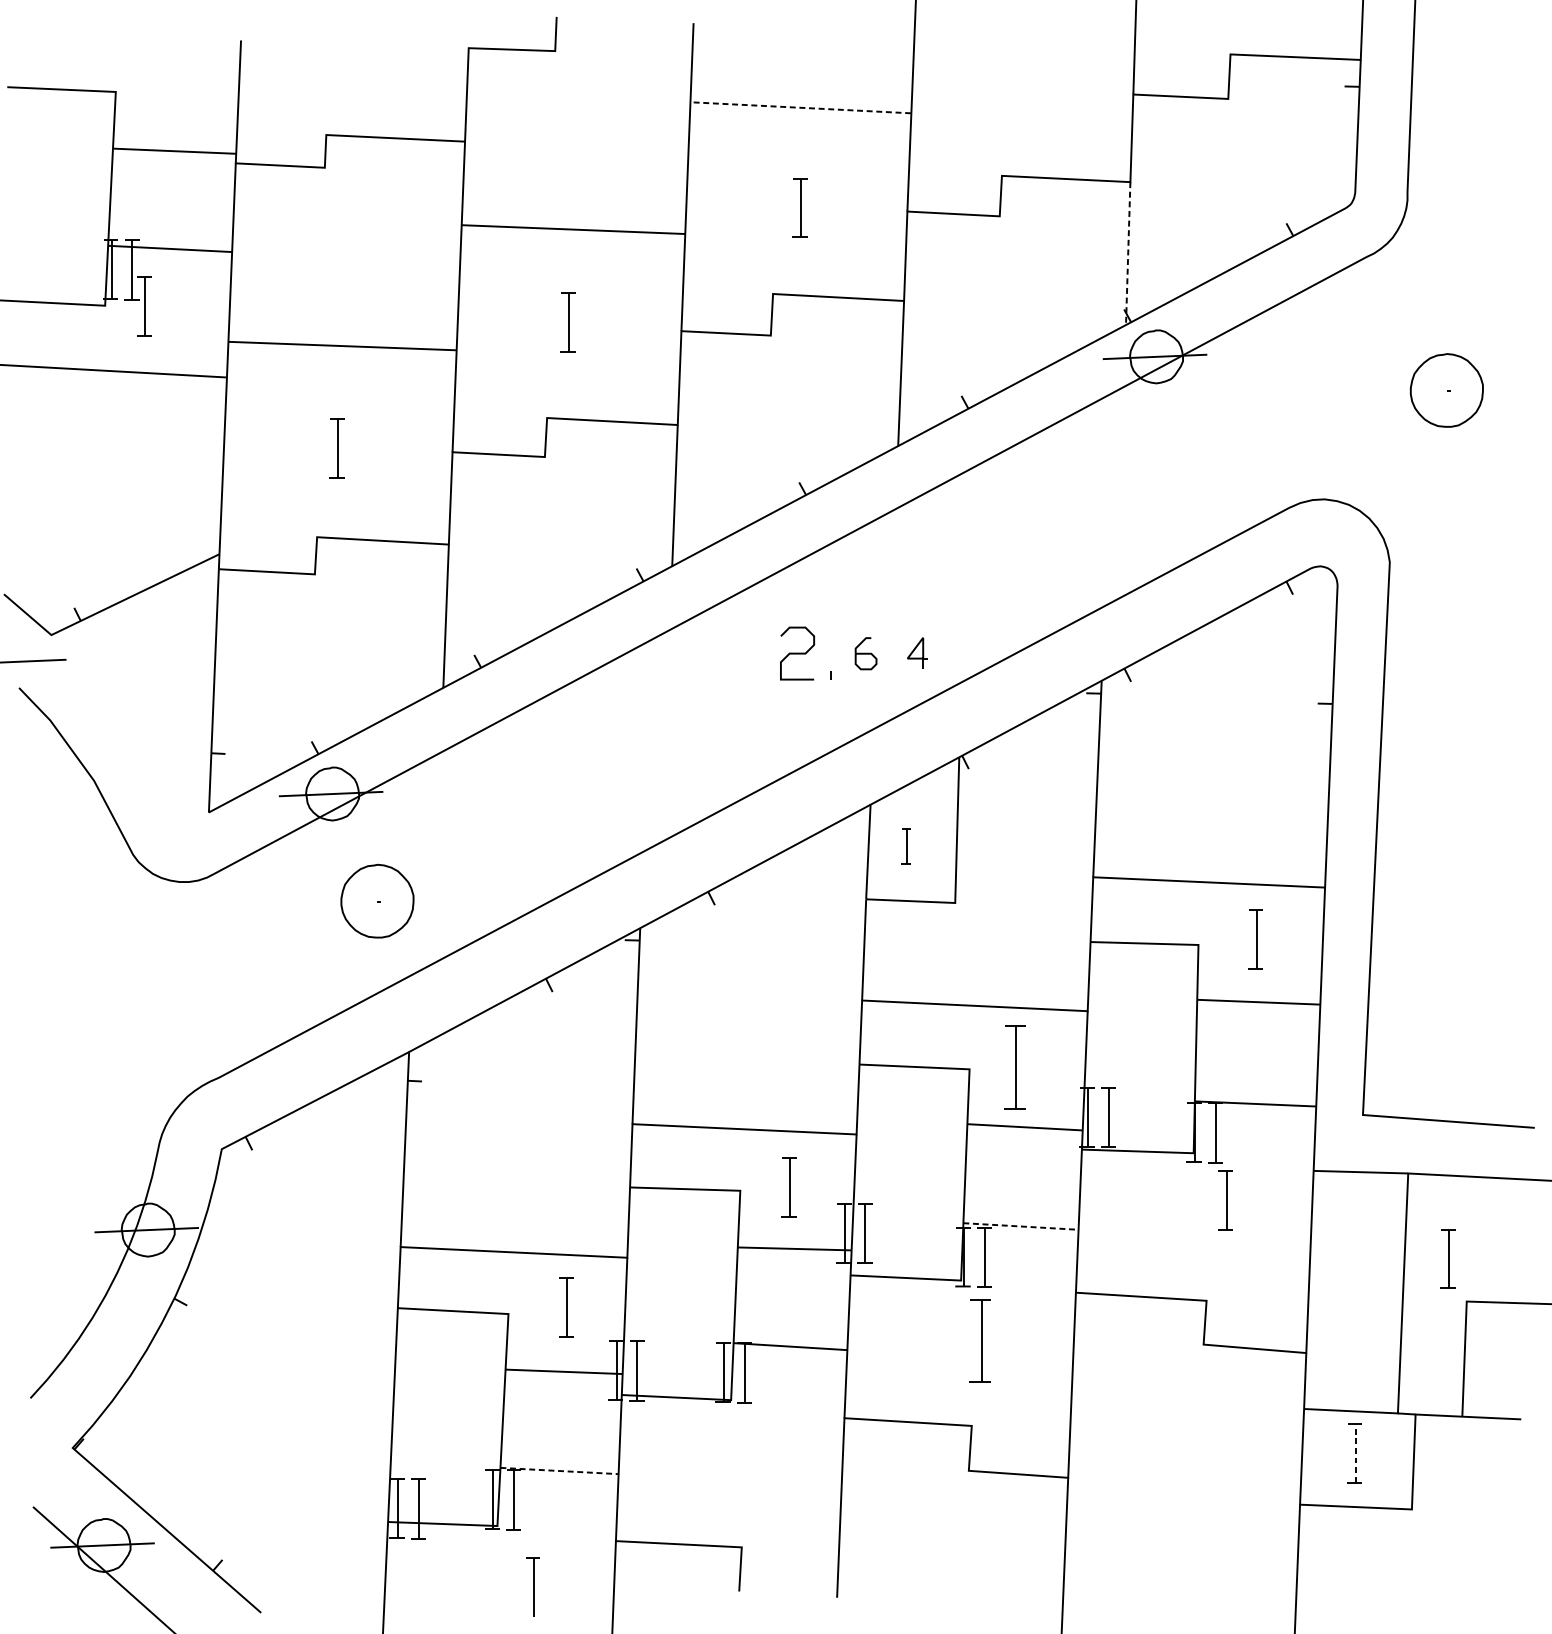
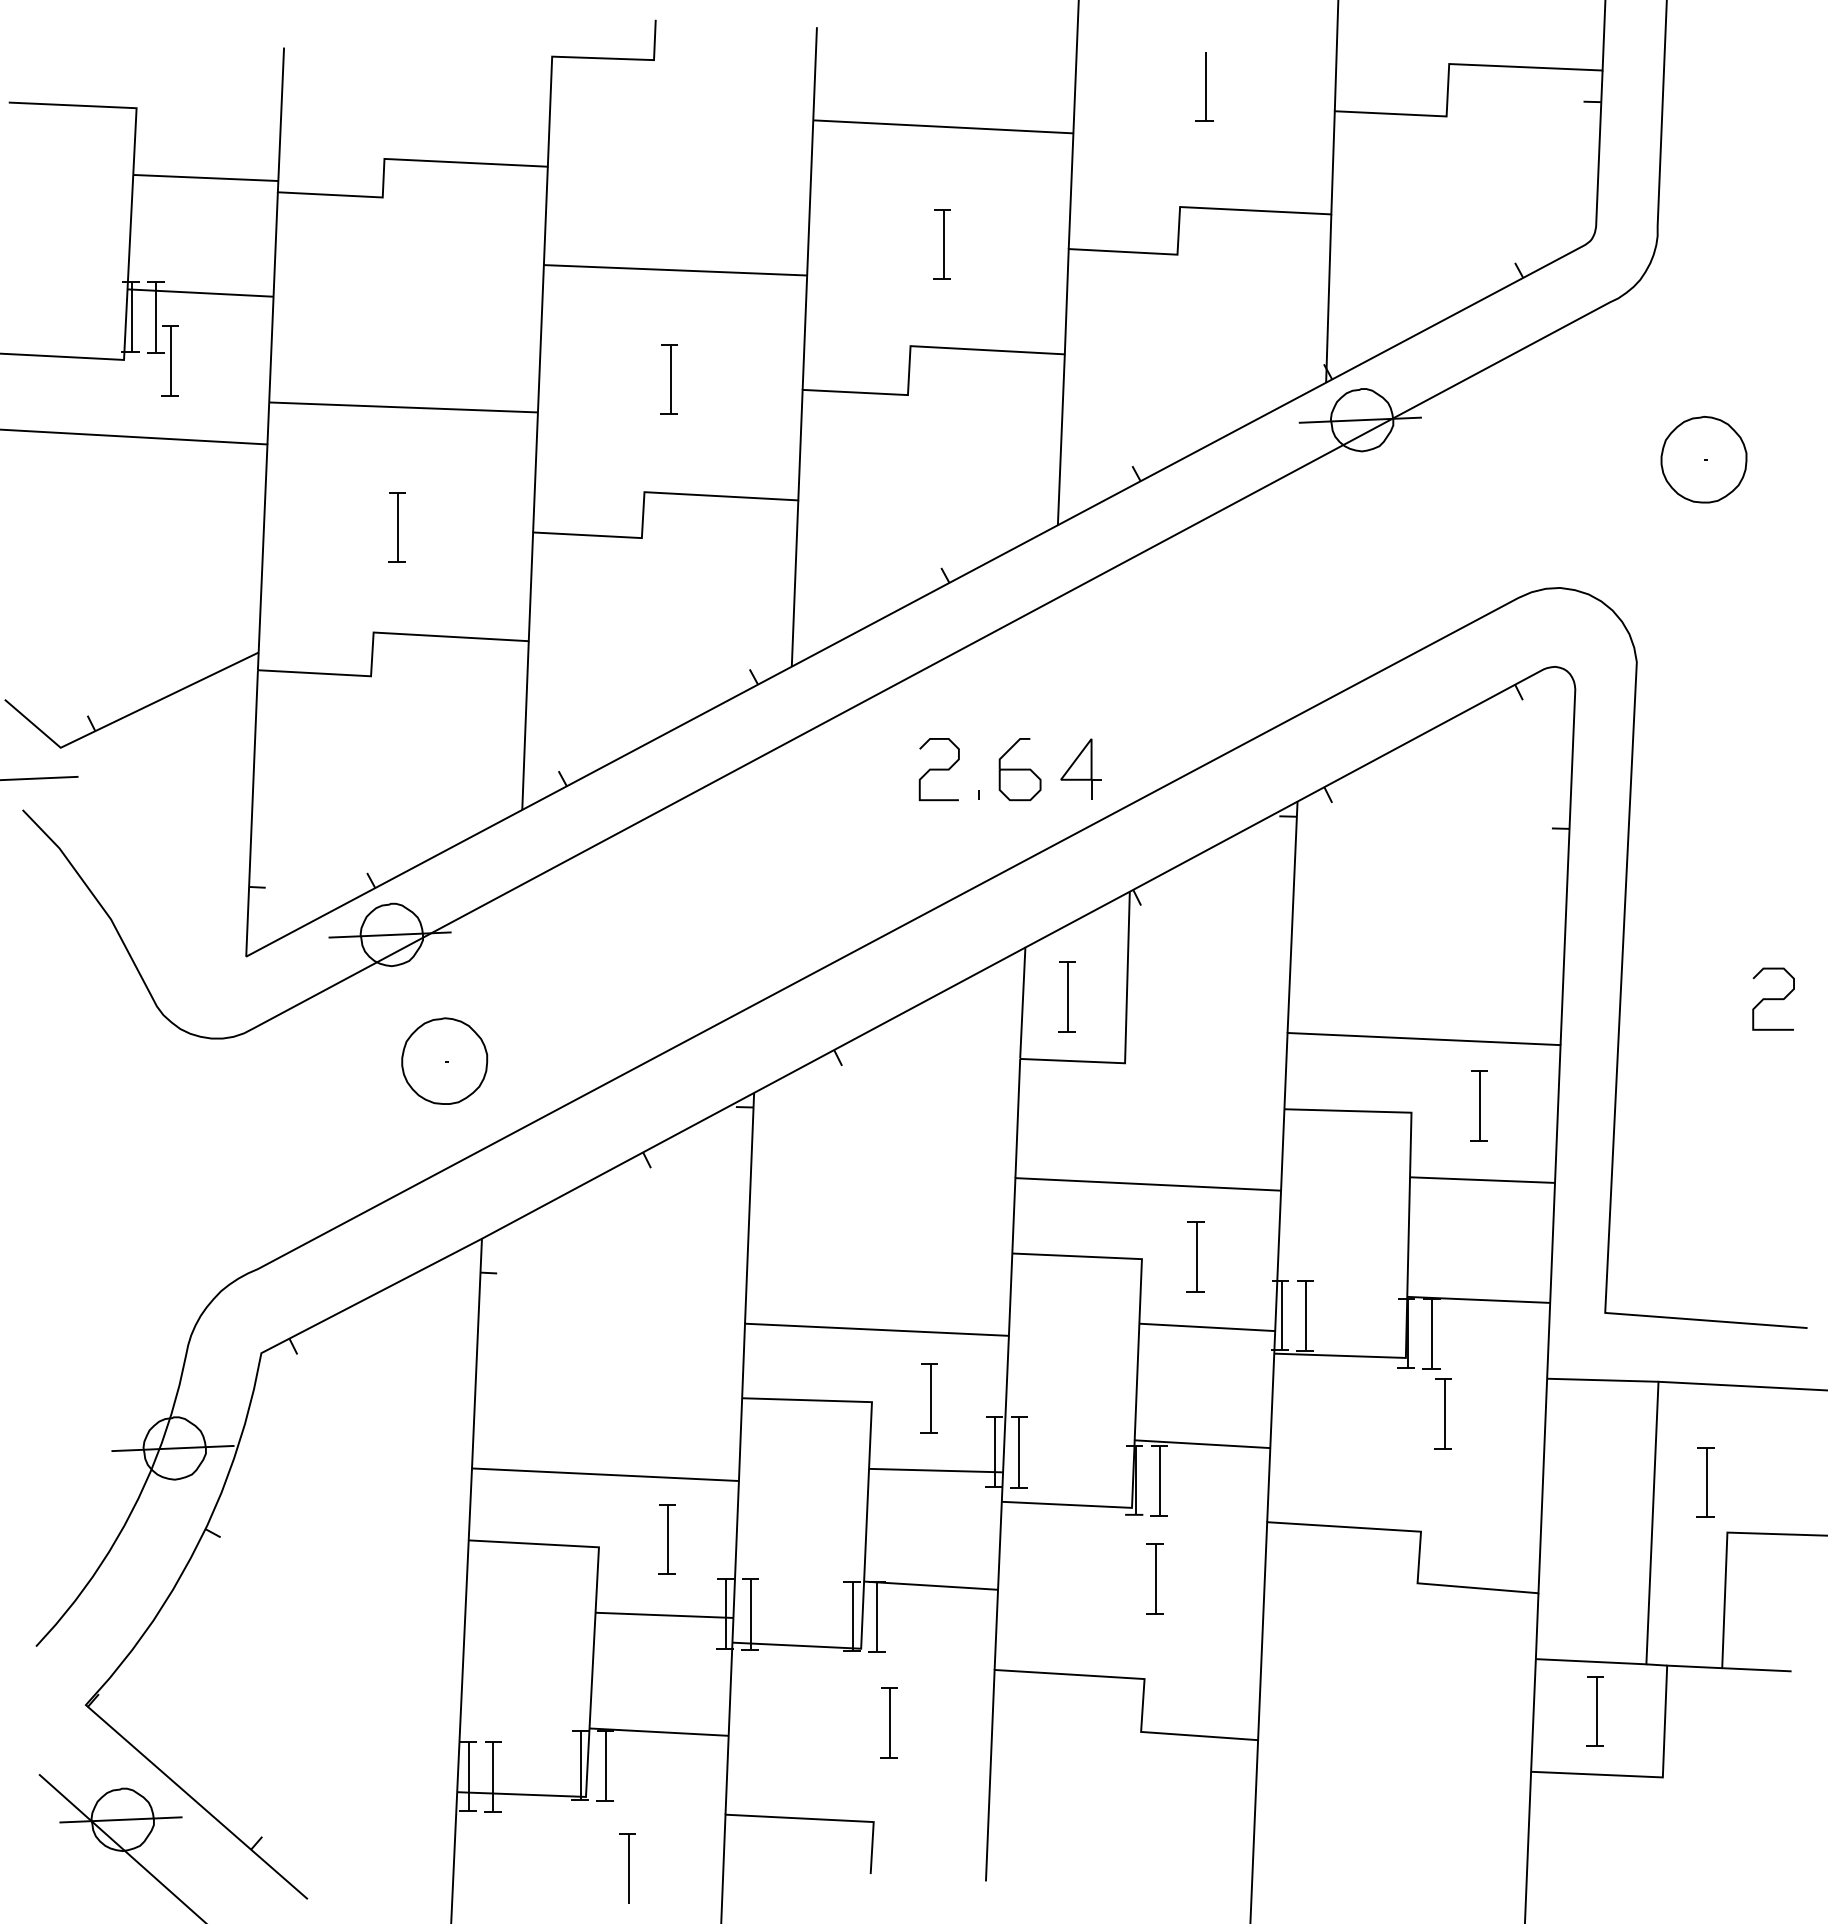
part: (1022, 73) -> (1204, 86), added
line: (799, 107) -> (941, 126), dashed -> solid
line: (1127, 254) -> (1328, 299), dashed -> solid
part: (917, 652) -> (1080, 768), size x1.67
part: (865, 653) -> (1019, 769), size x1.67
part: (905, 846) -> (1066, 996), size x1.67
curve: (1505, 847) -> (1773, 998), added
part: (1015, 1067) -> (1195, 1256), size x0.71
line: (1020, 1226) -> (1201, 1444), dashed -> solid
part: (980, 1340) -> (1154, 1578), size x0.71
line: (1355, 1453) -> (1596, 1711), dashed -> solid
part: (754, 1462) -> (888, 1722), added
line: (559, 1471) -> (659, 1732), dashed -> solid

